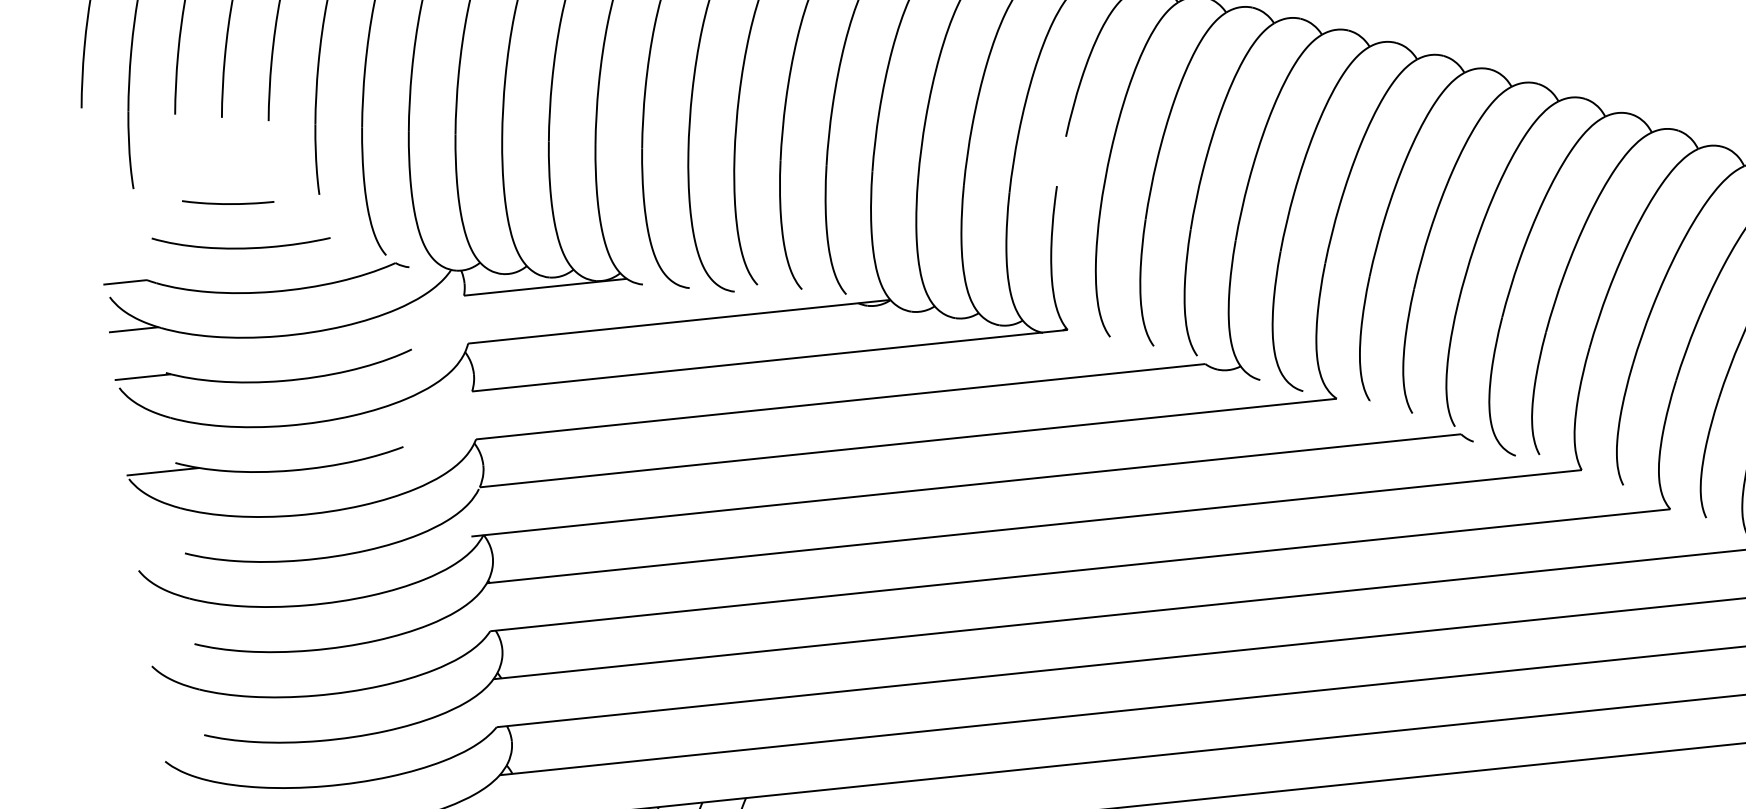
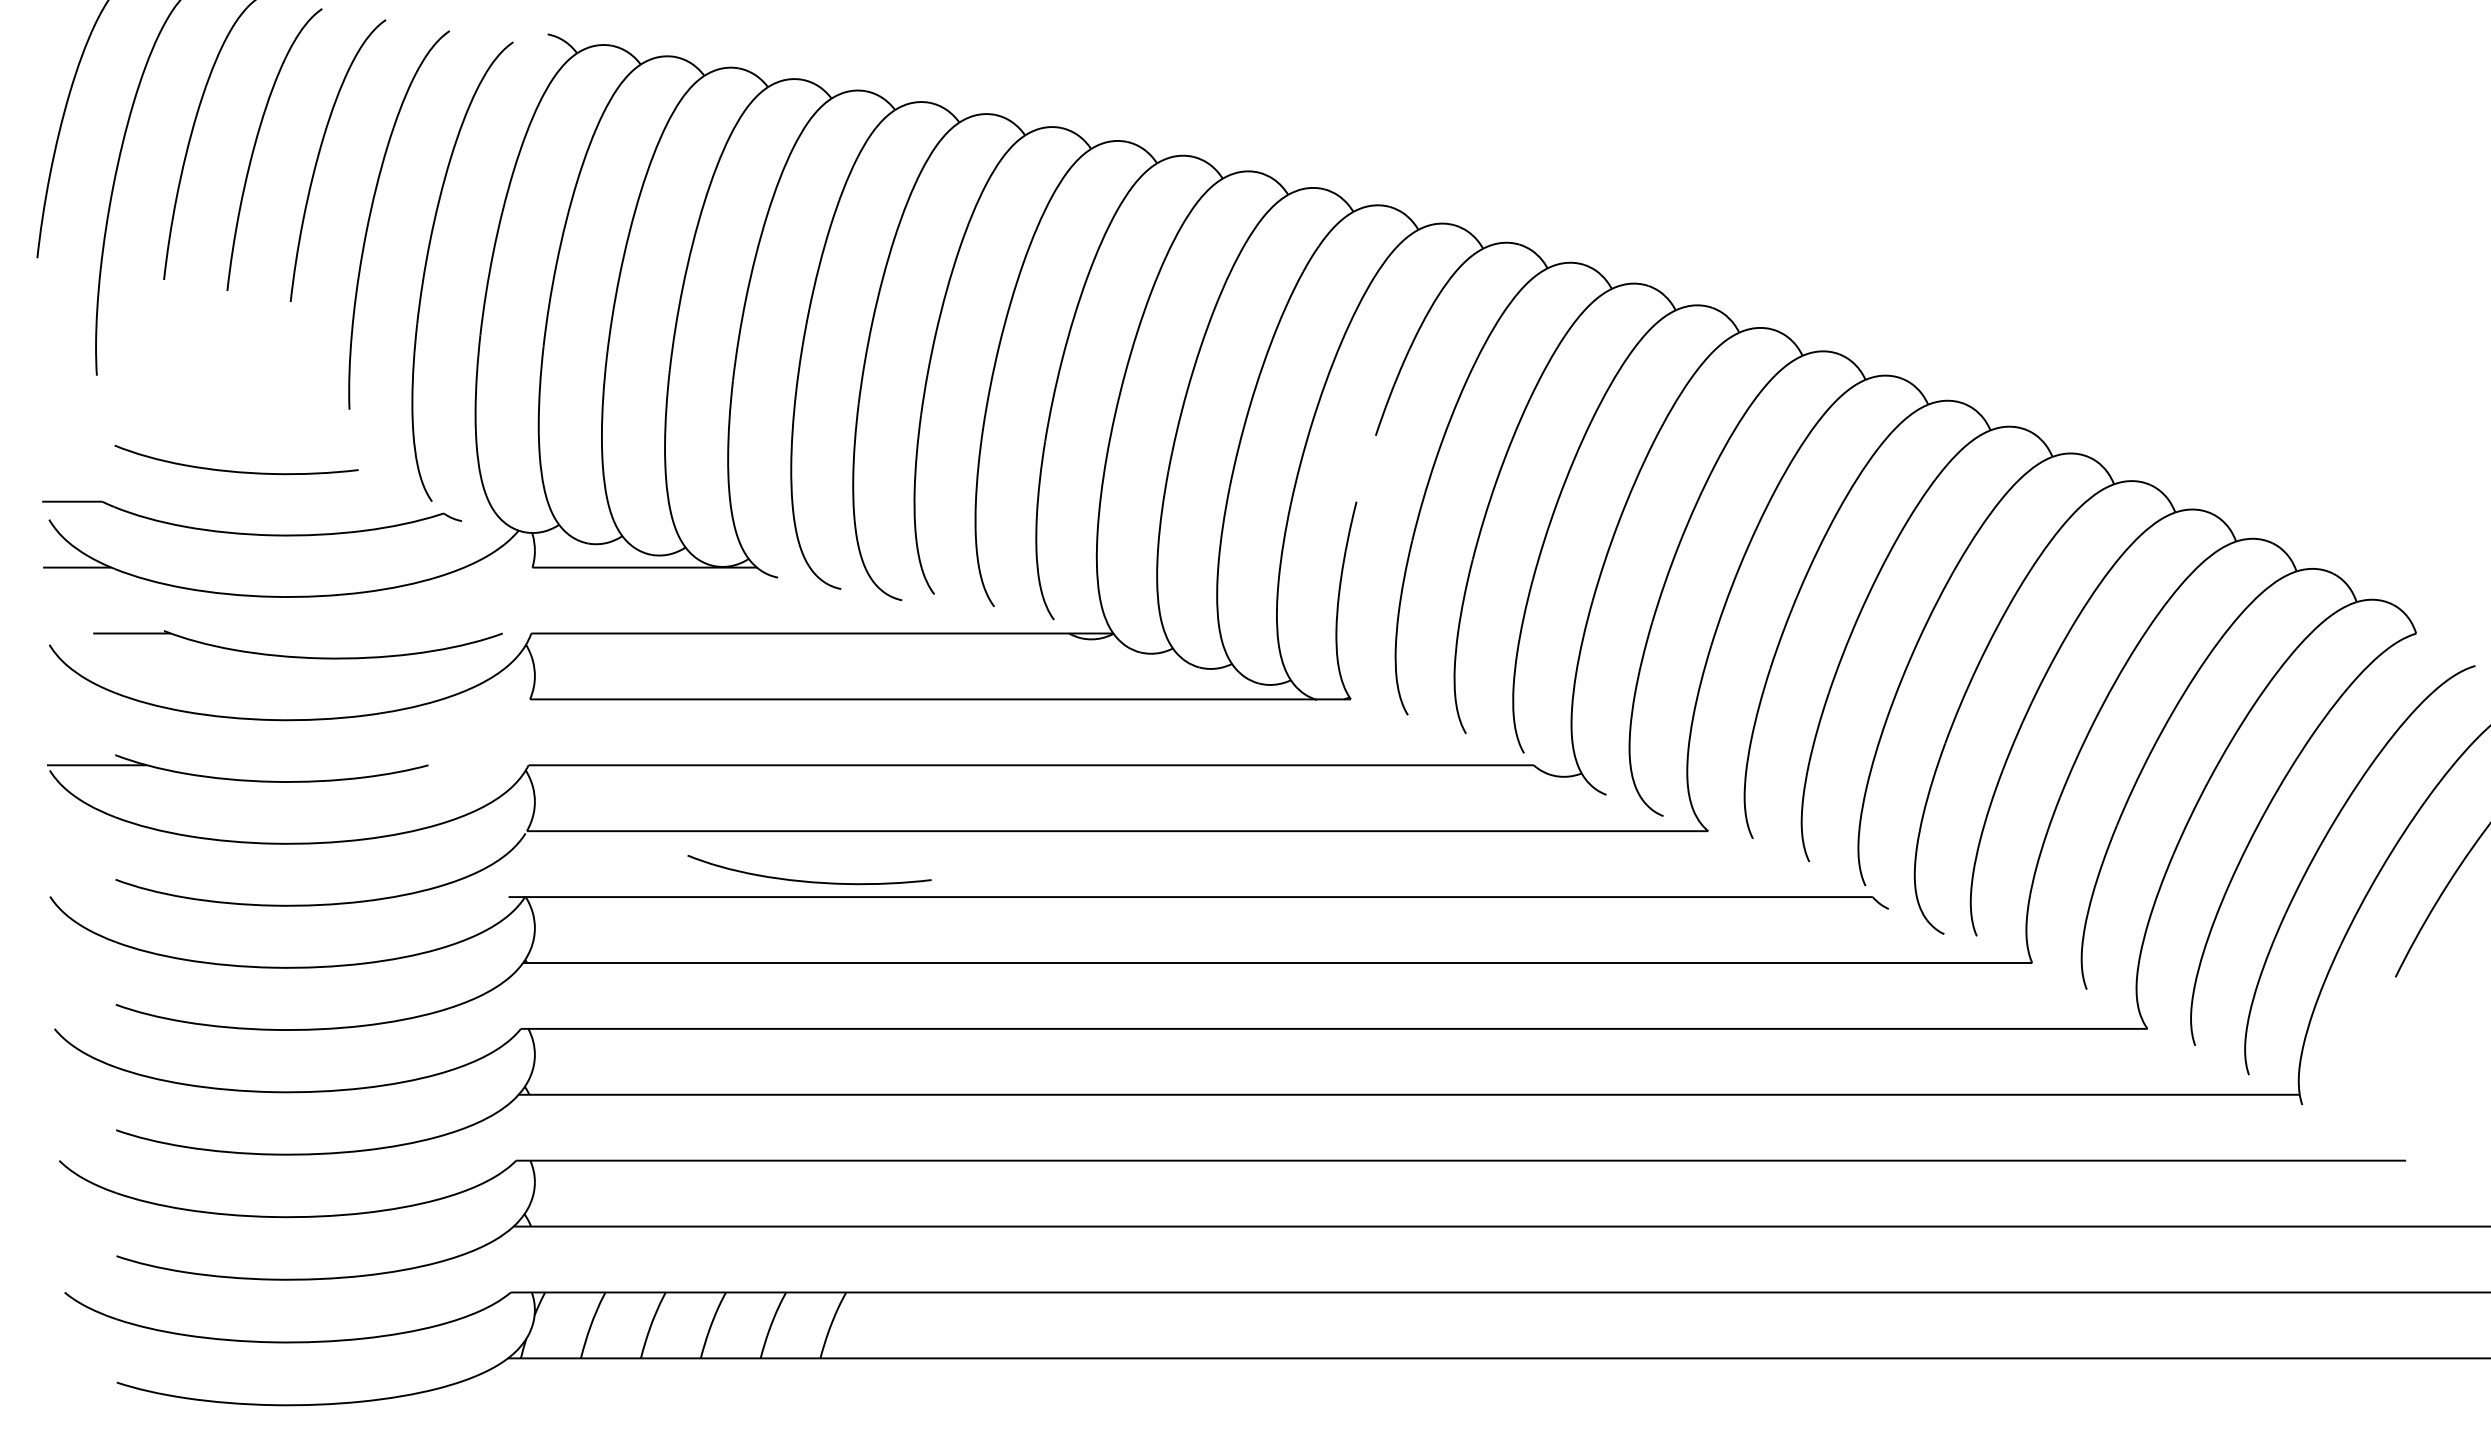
curve: (227, 203) -> (223, 408), removed
part: (264, 381) -> (297, 656), moved
curve: (687, 502) -> (807, 880), added

